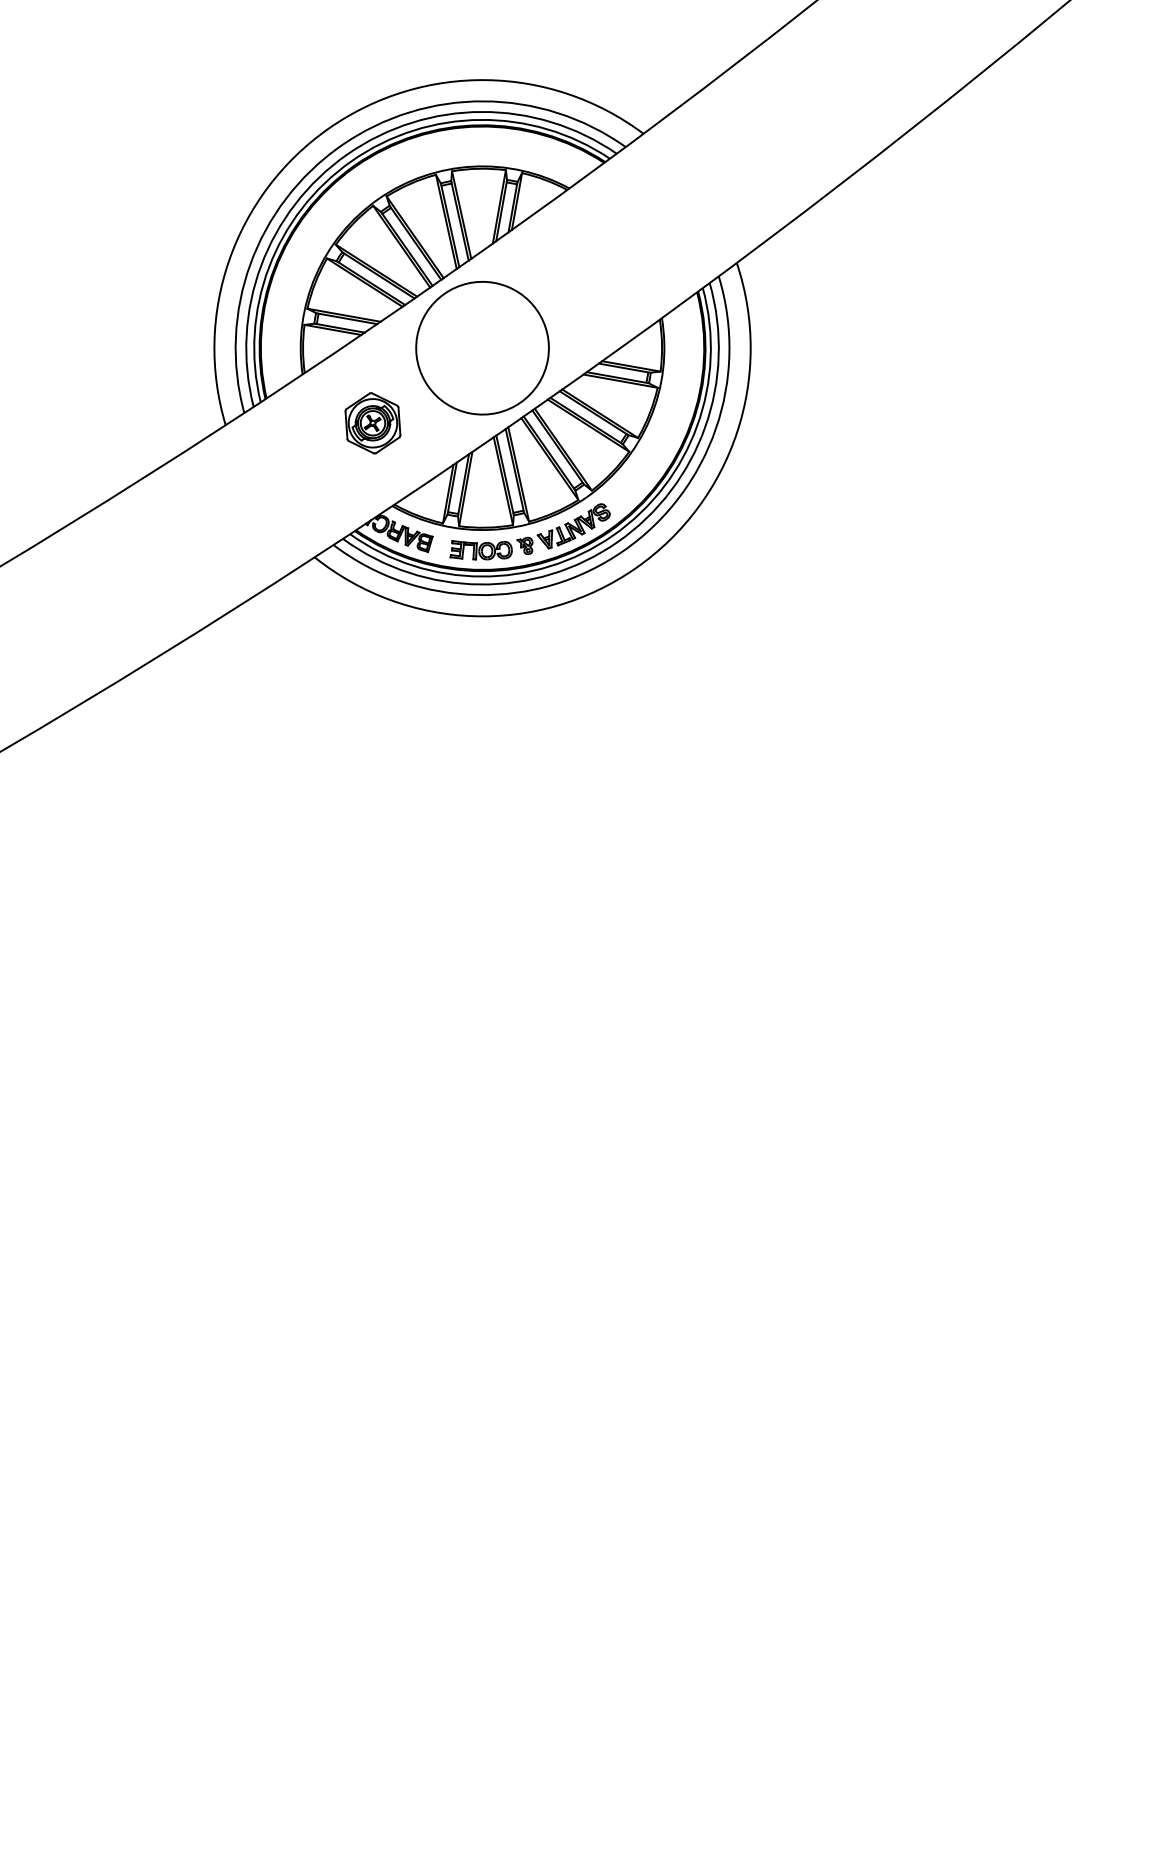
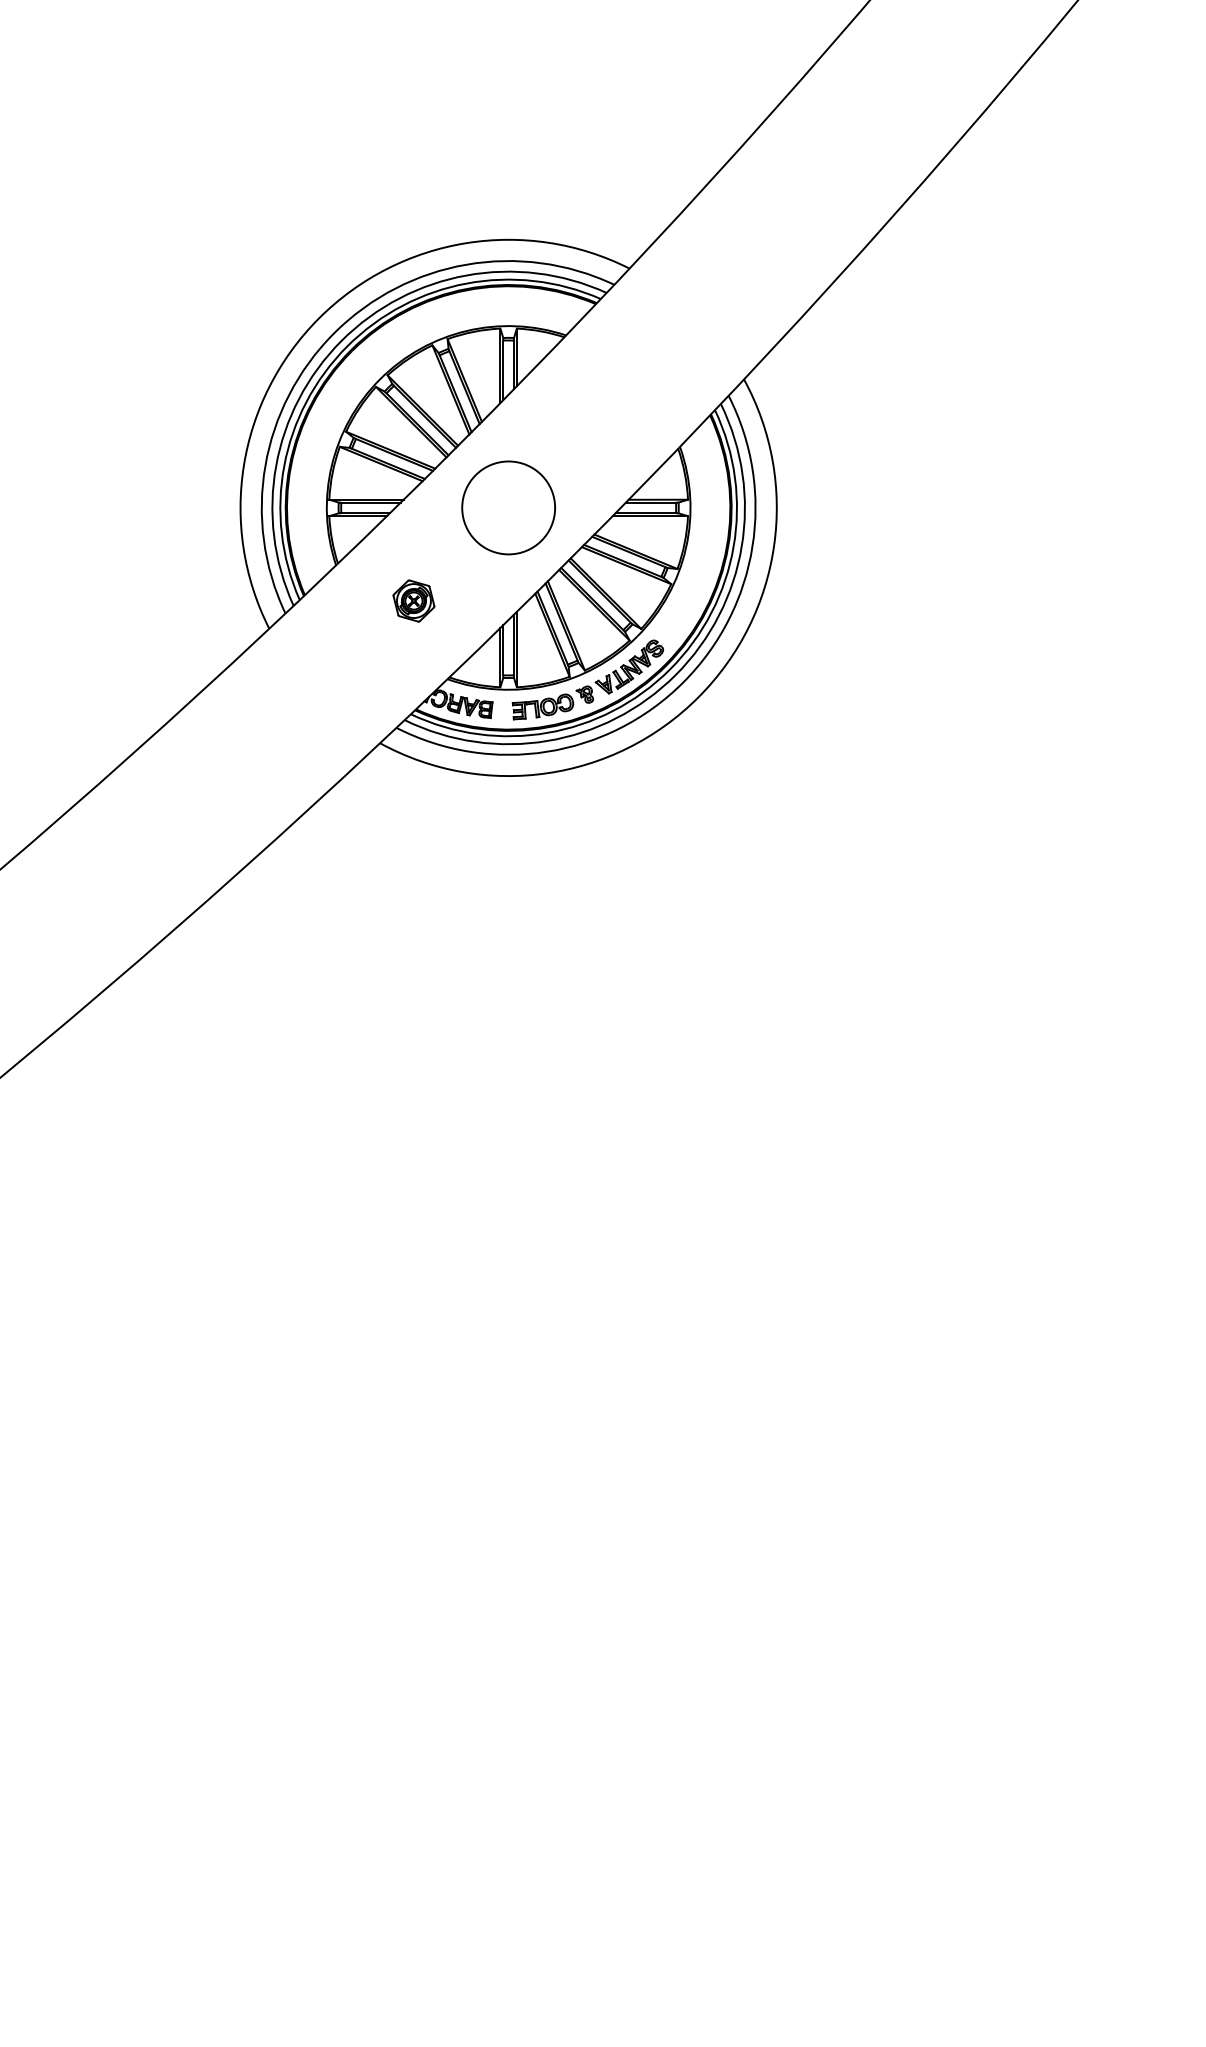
circle: (482, 347) -> (508, 507), size x0.7
part: (372, 422) -> (413, 600), size x0.7

